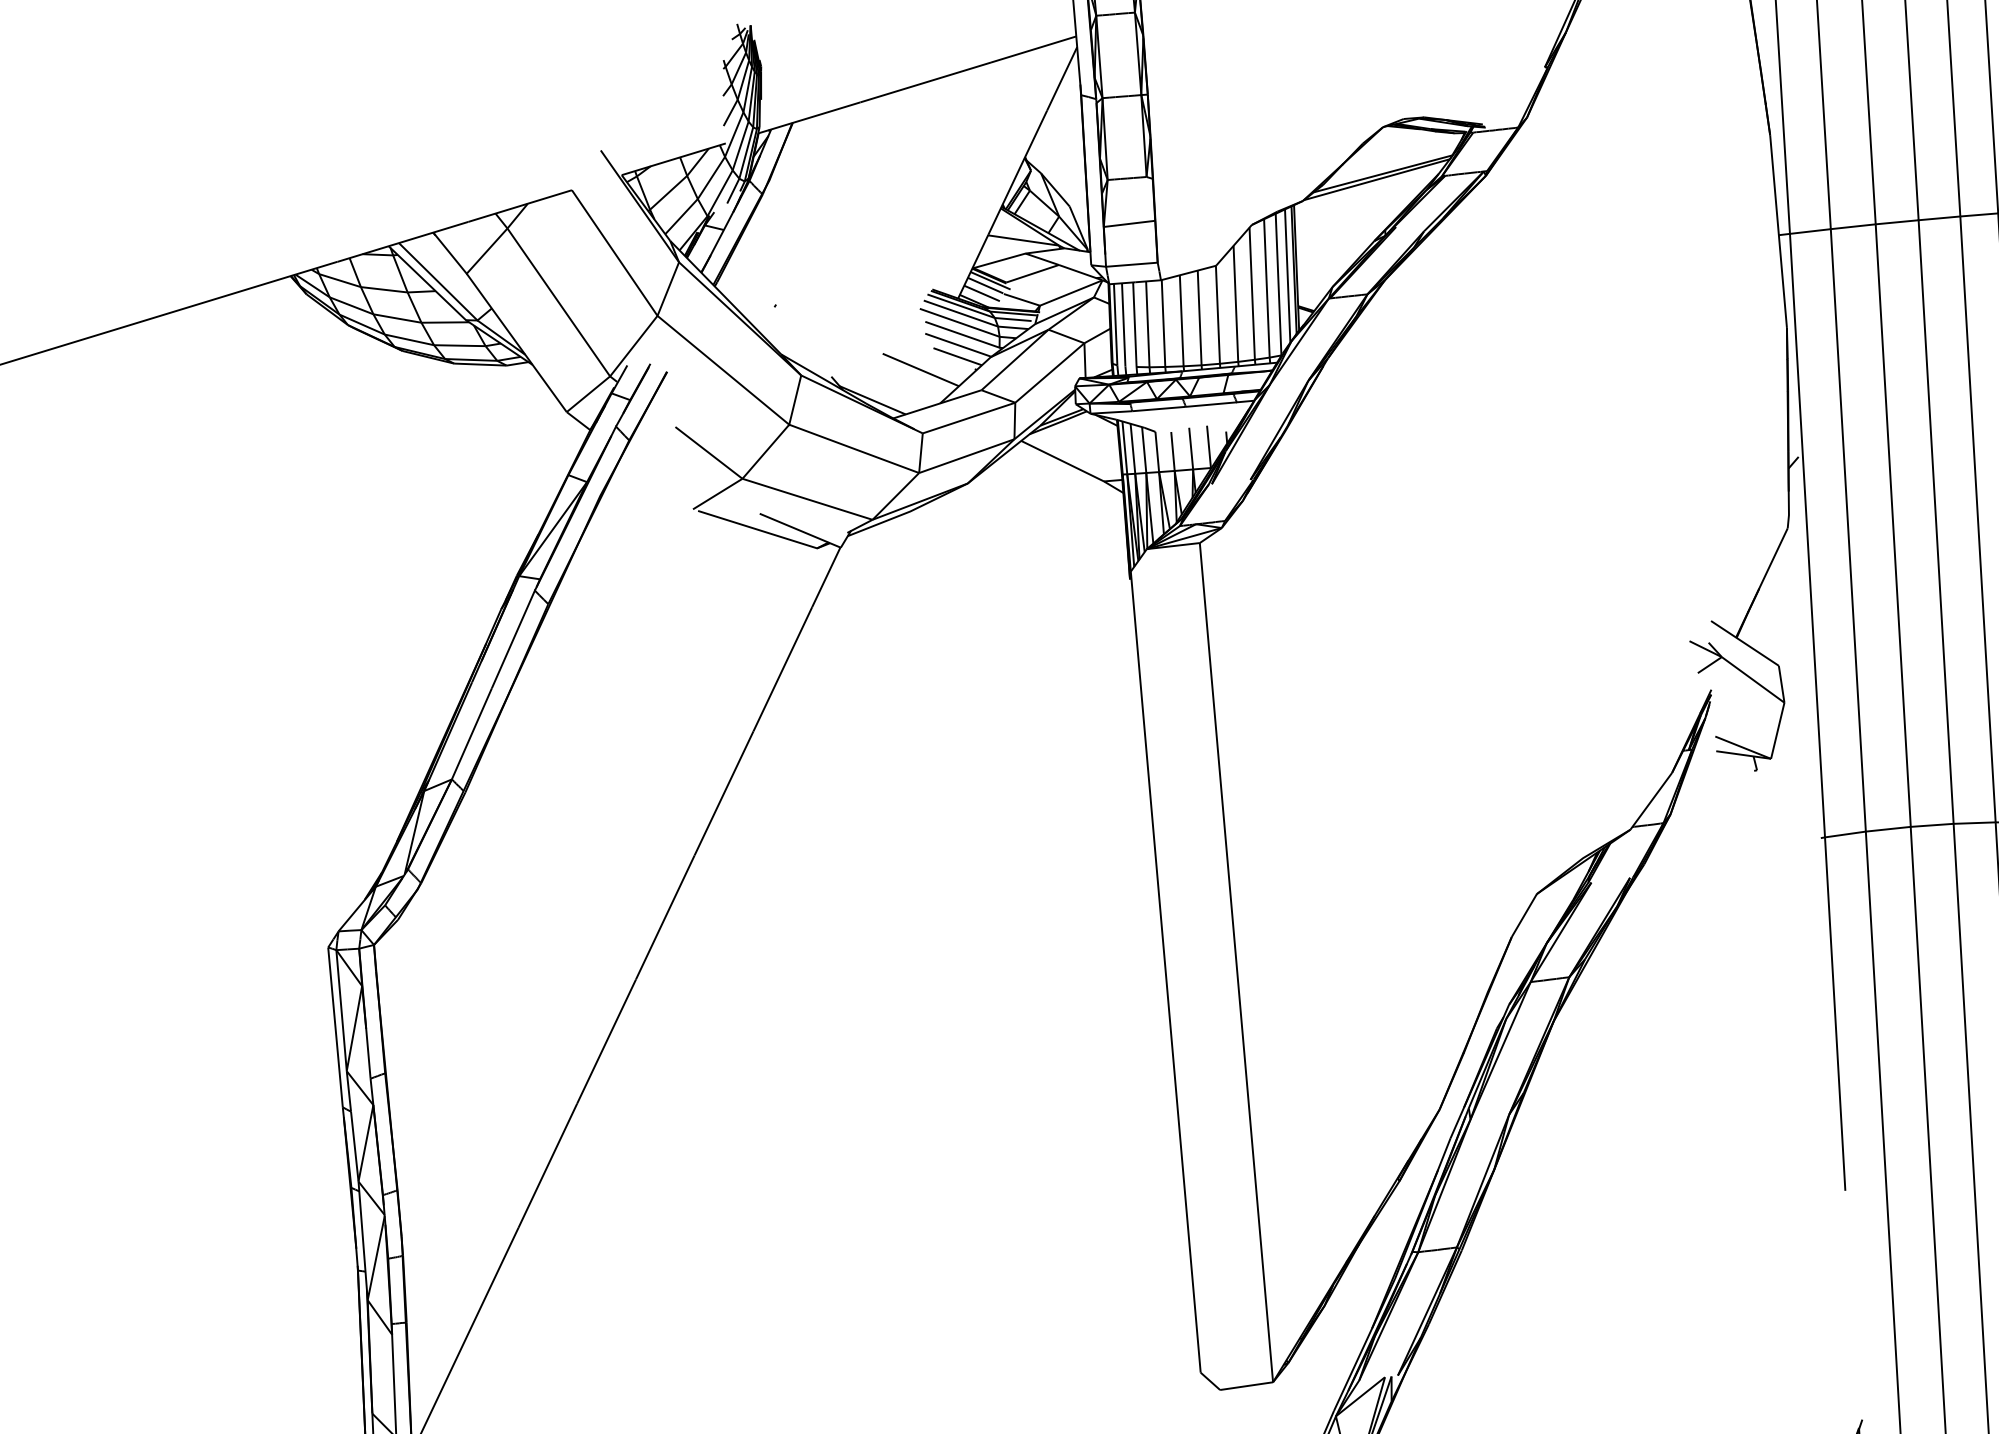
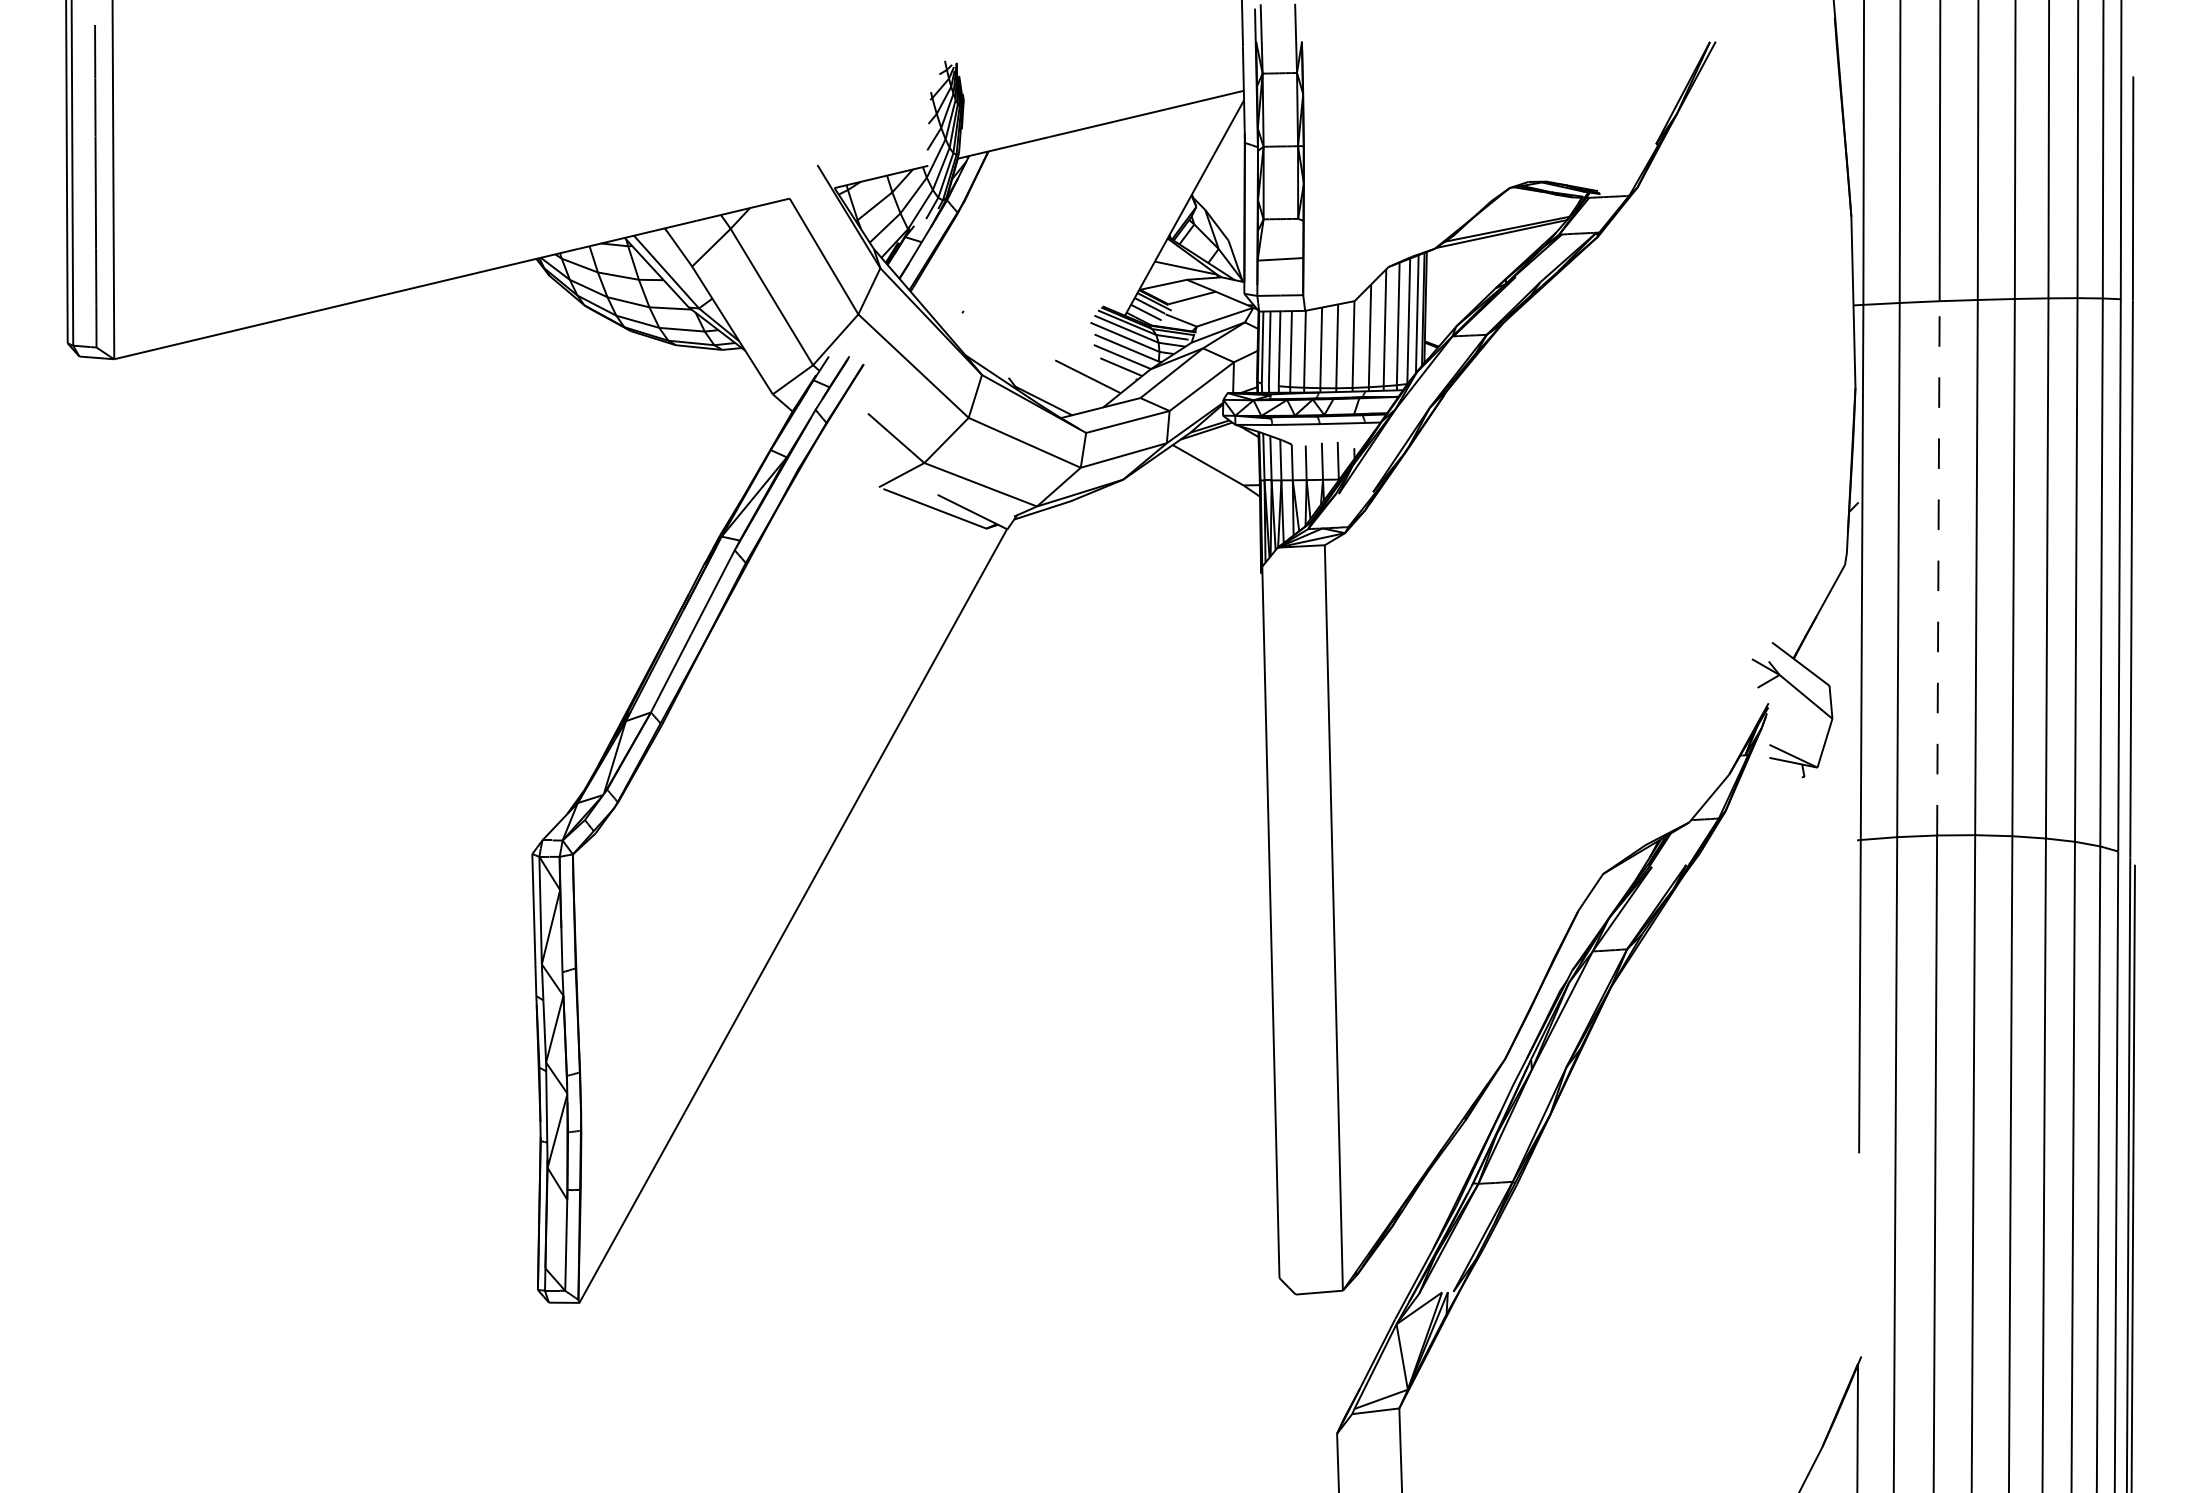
line: (1893, 524) -> (1938, 567), solid -> dashed

